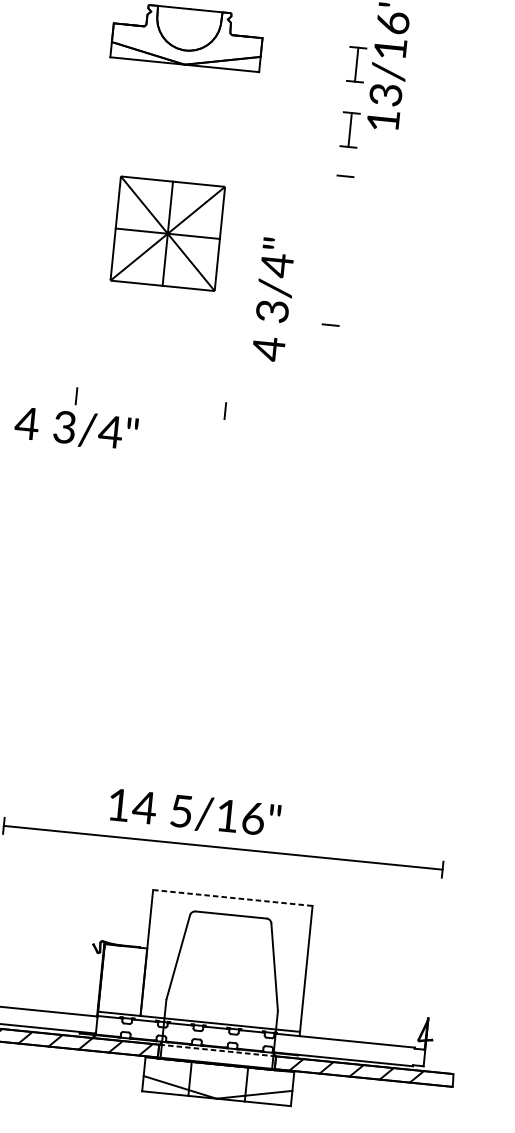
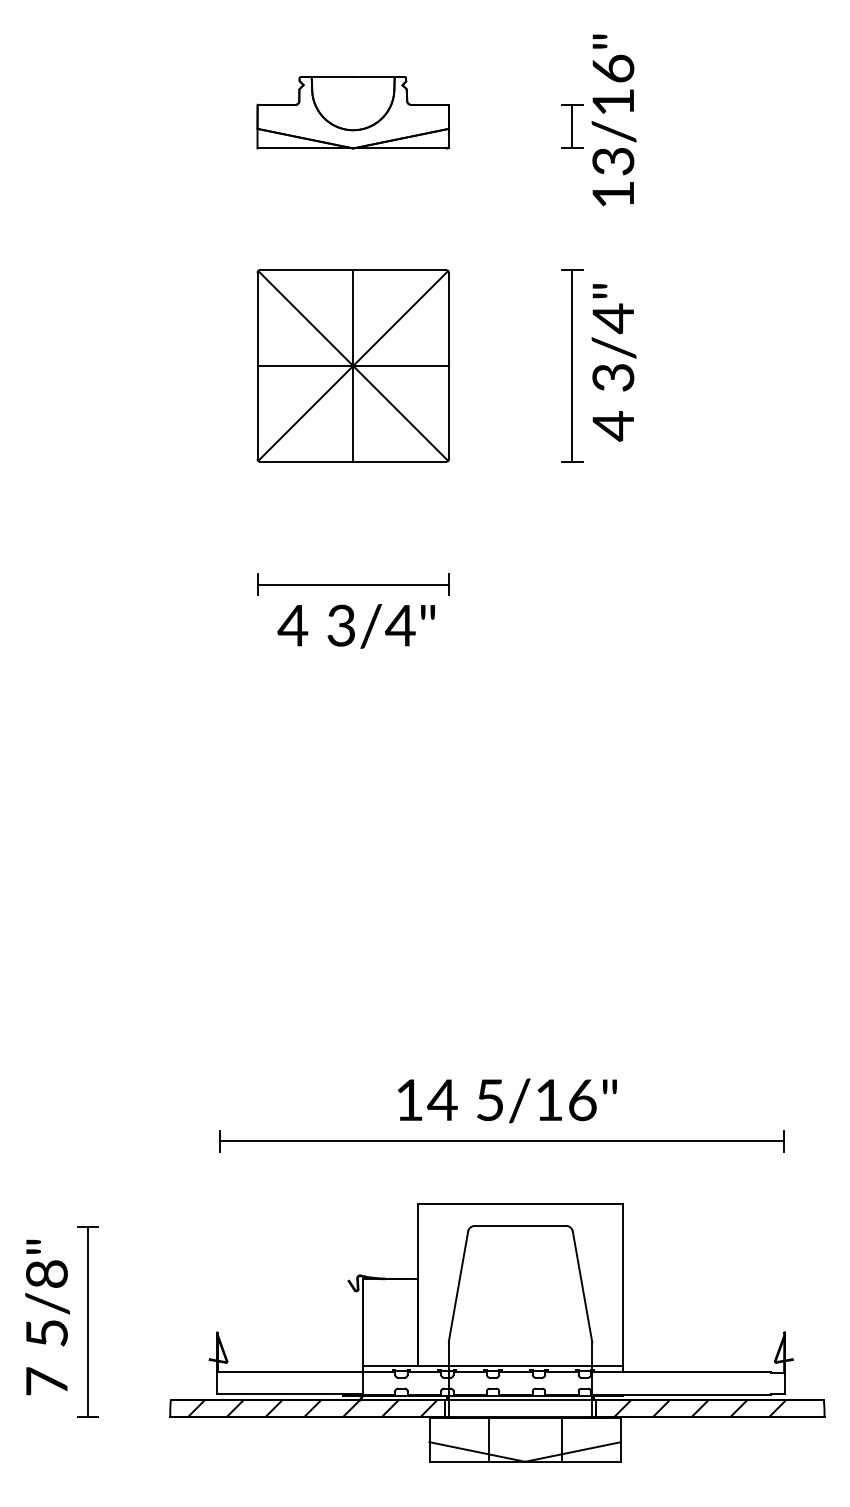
part: (350, 129) -> (572, 210), removed
part: (167, 233) -> (352, 365), size x1.43
line: (338, 250) -> (572, 365), added
text: (273, 299) -> (613, 362), moved
line: (150, 403) -> (352, 584), added
text: (75, 429) -> (355, 626), moved
text: (195, 812) -> (507, 1100), moved
line: (232, 898) -> (520, 1204), dashed -> solid
line: (216, 1050) -> (519, 1400), dashed -> solid

